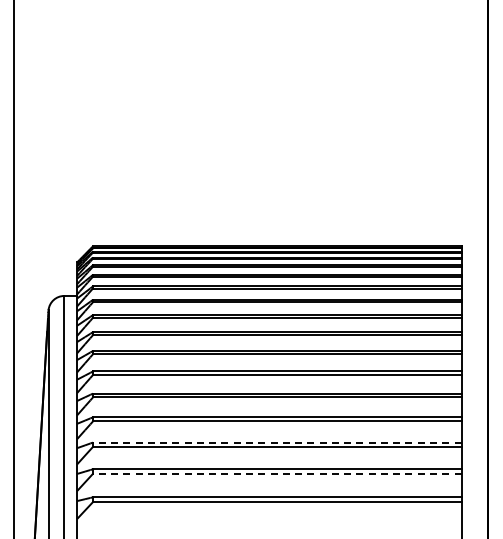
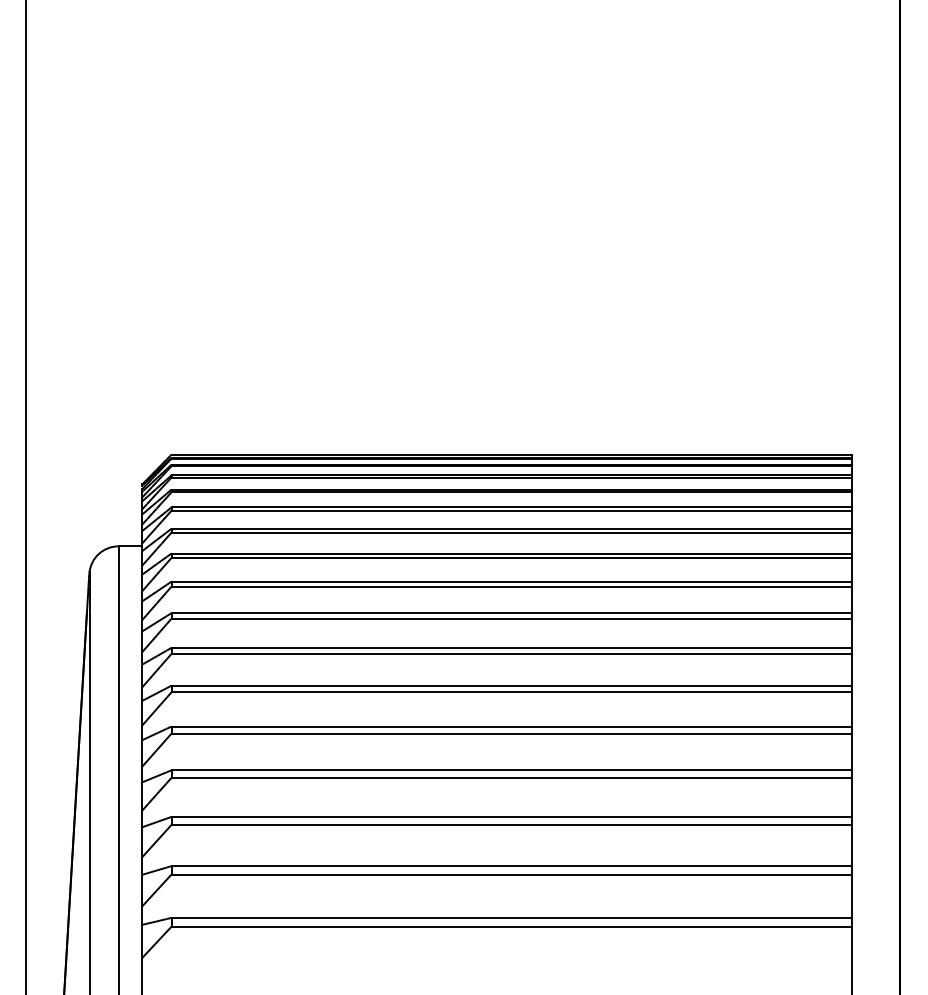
line: (276, 442) -> (510, 816), dashed -> solid
line: (276, 473) -> (510, 873), dashed -> solid

